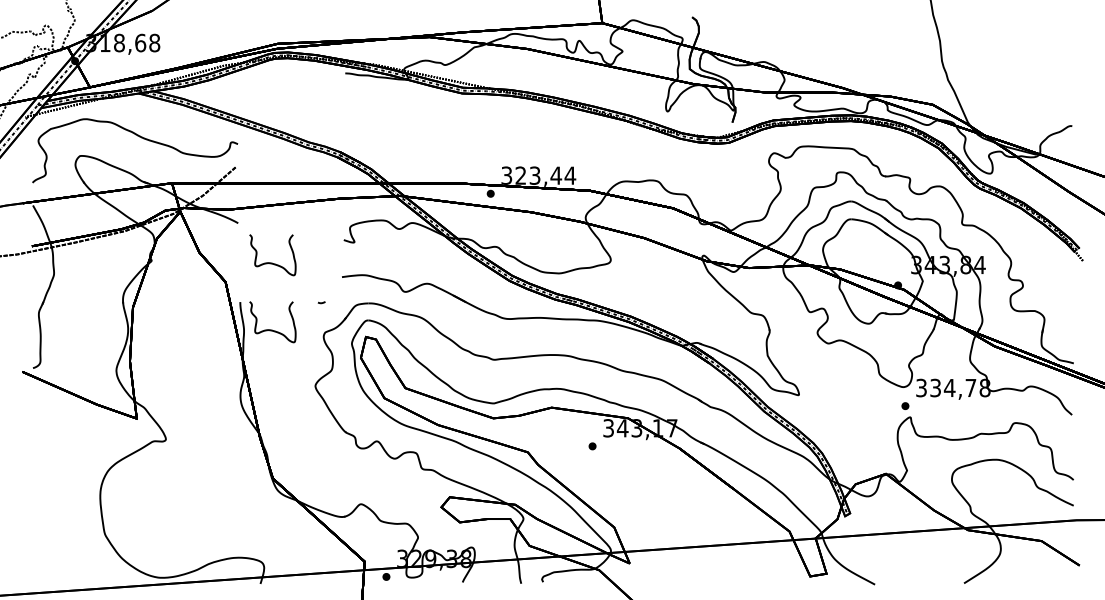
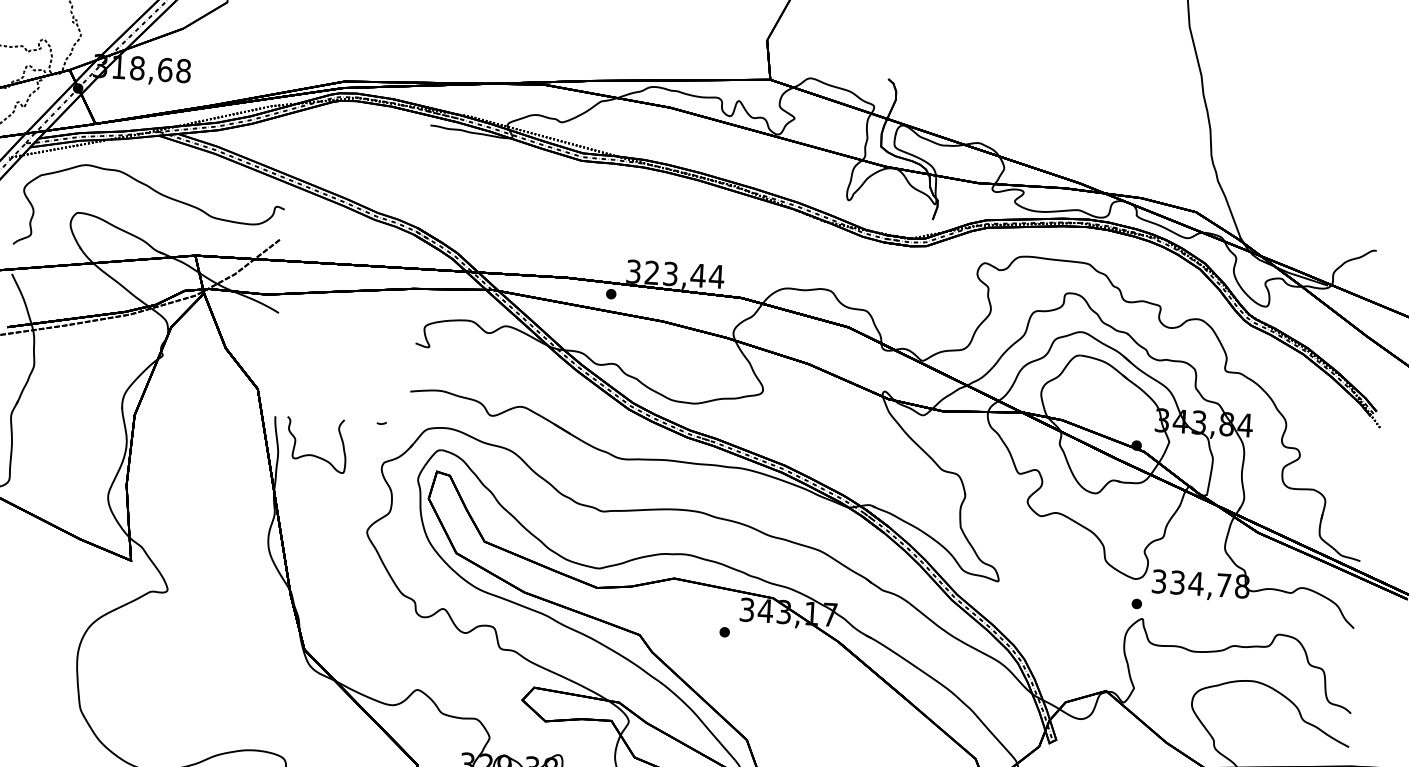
curve: (272, 262) -> (320, 367), removed

